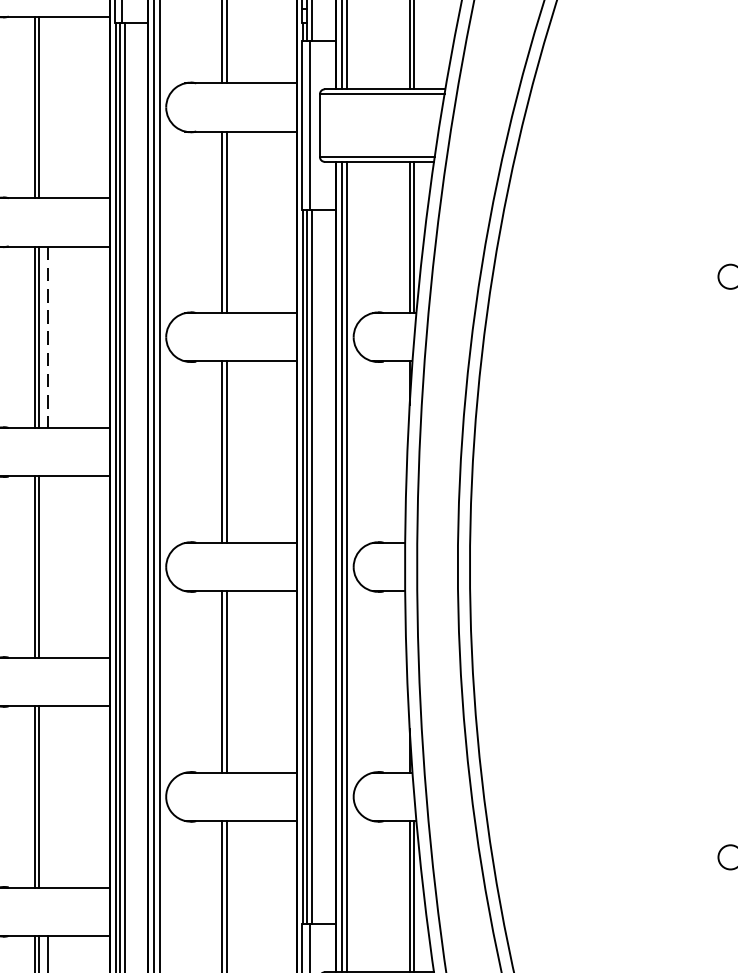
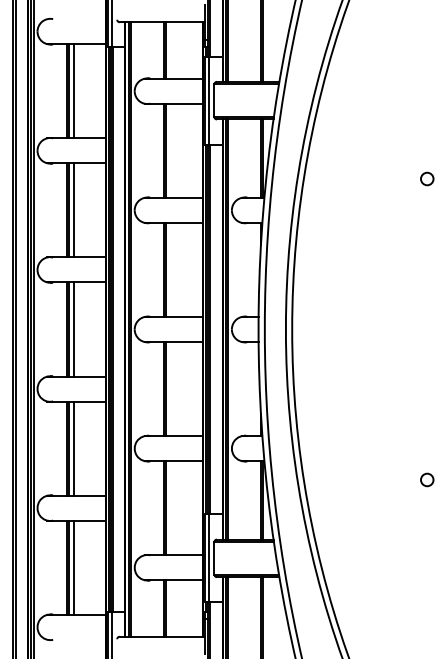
line: (48, 107) -> (73, 91), added
line: (48, 337) -> (73, 210), dashed -> solid
line: (48, 567) -> (73, 329), added
line: (48, 796) -> (73, 448), added

